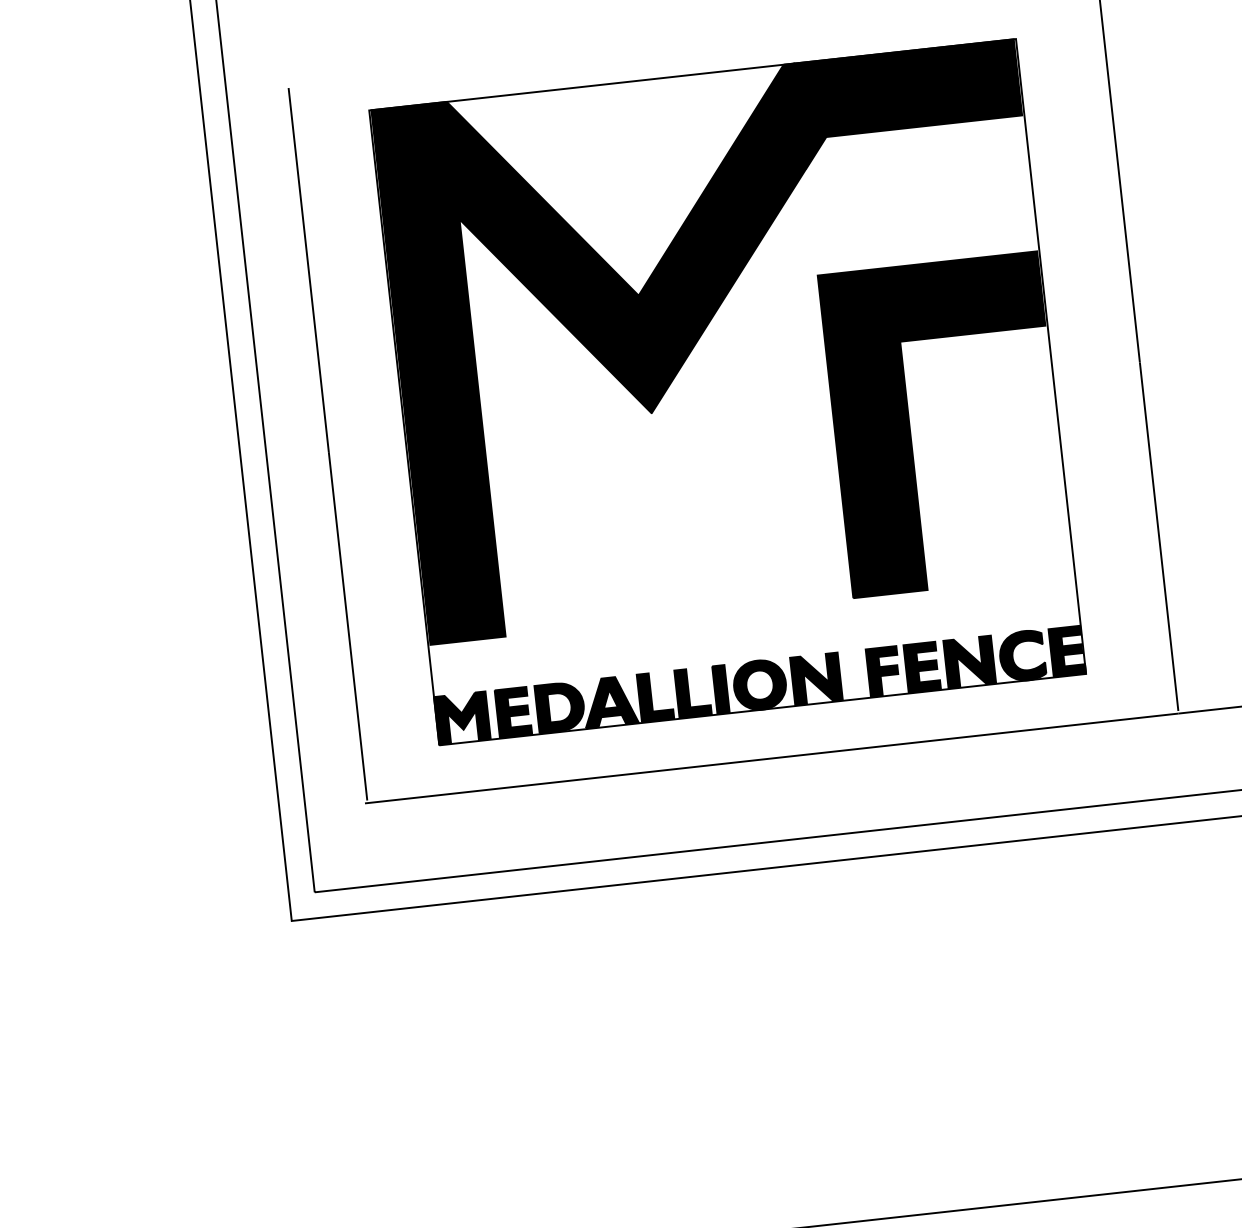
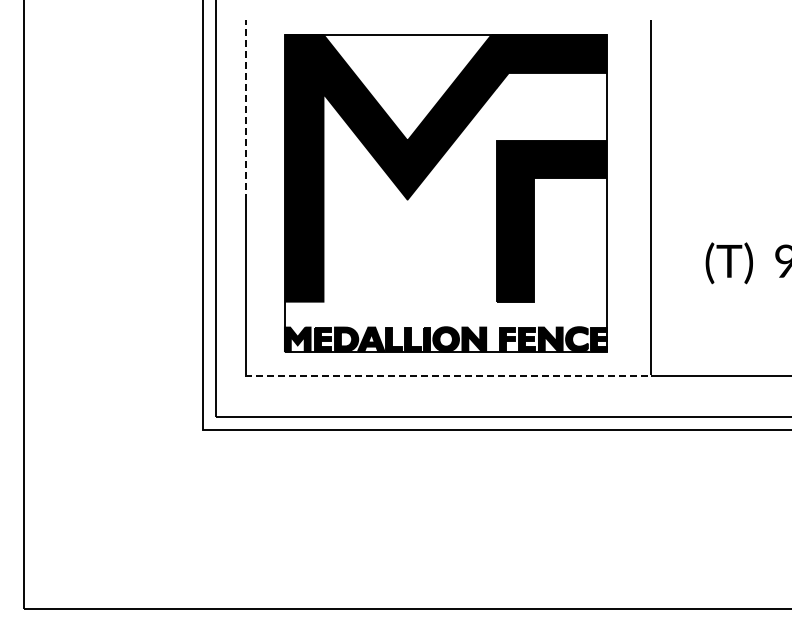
line: (308, 270) -> (246, 110), solid -> dashed
line: (772, 758) -> (448, 376), solid -> dashed

